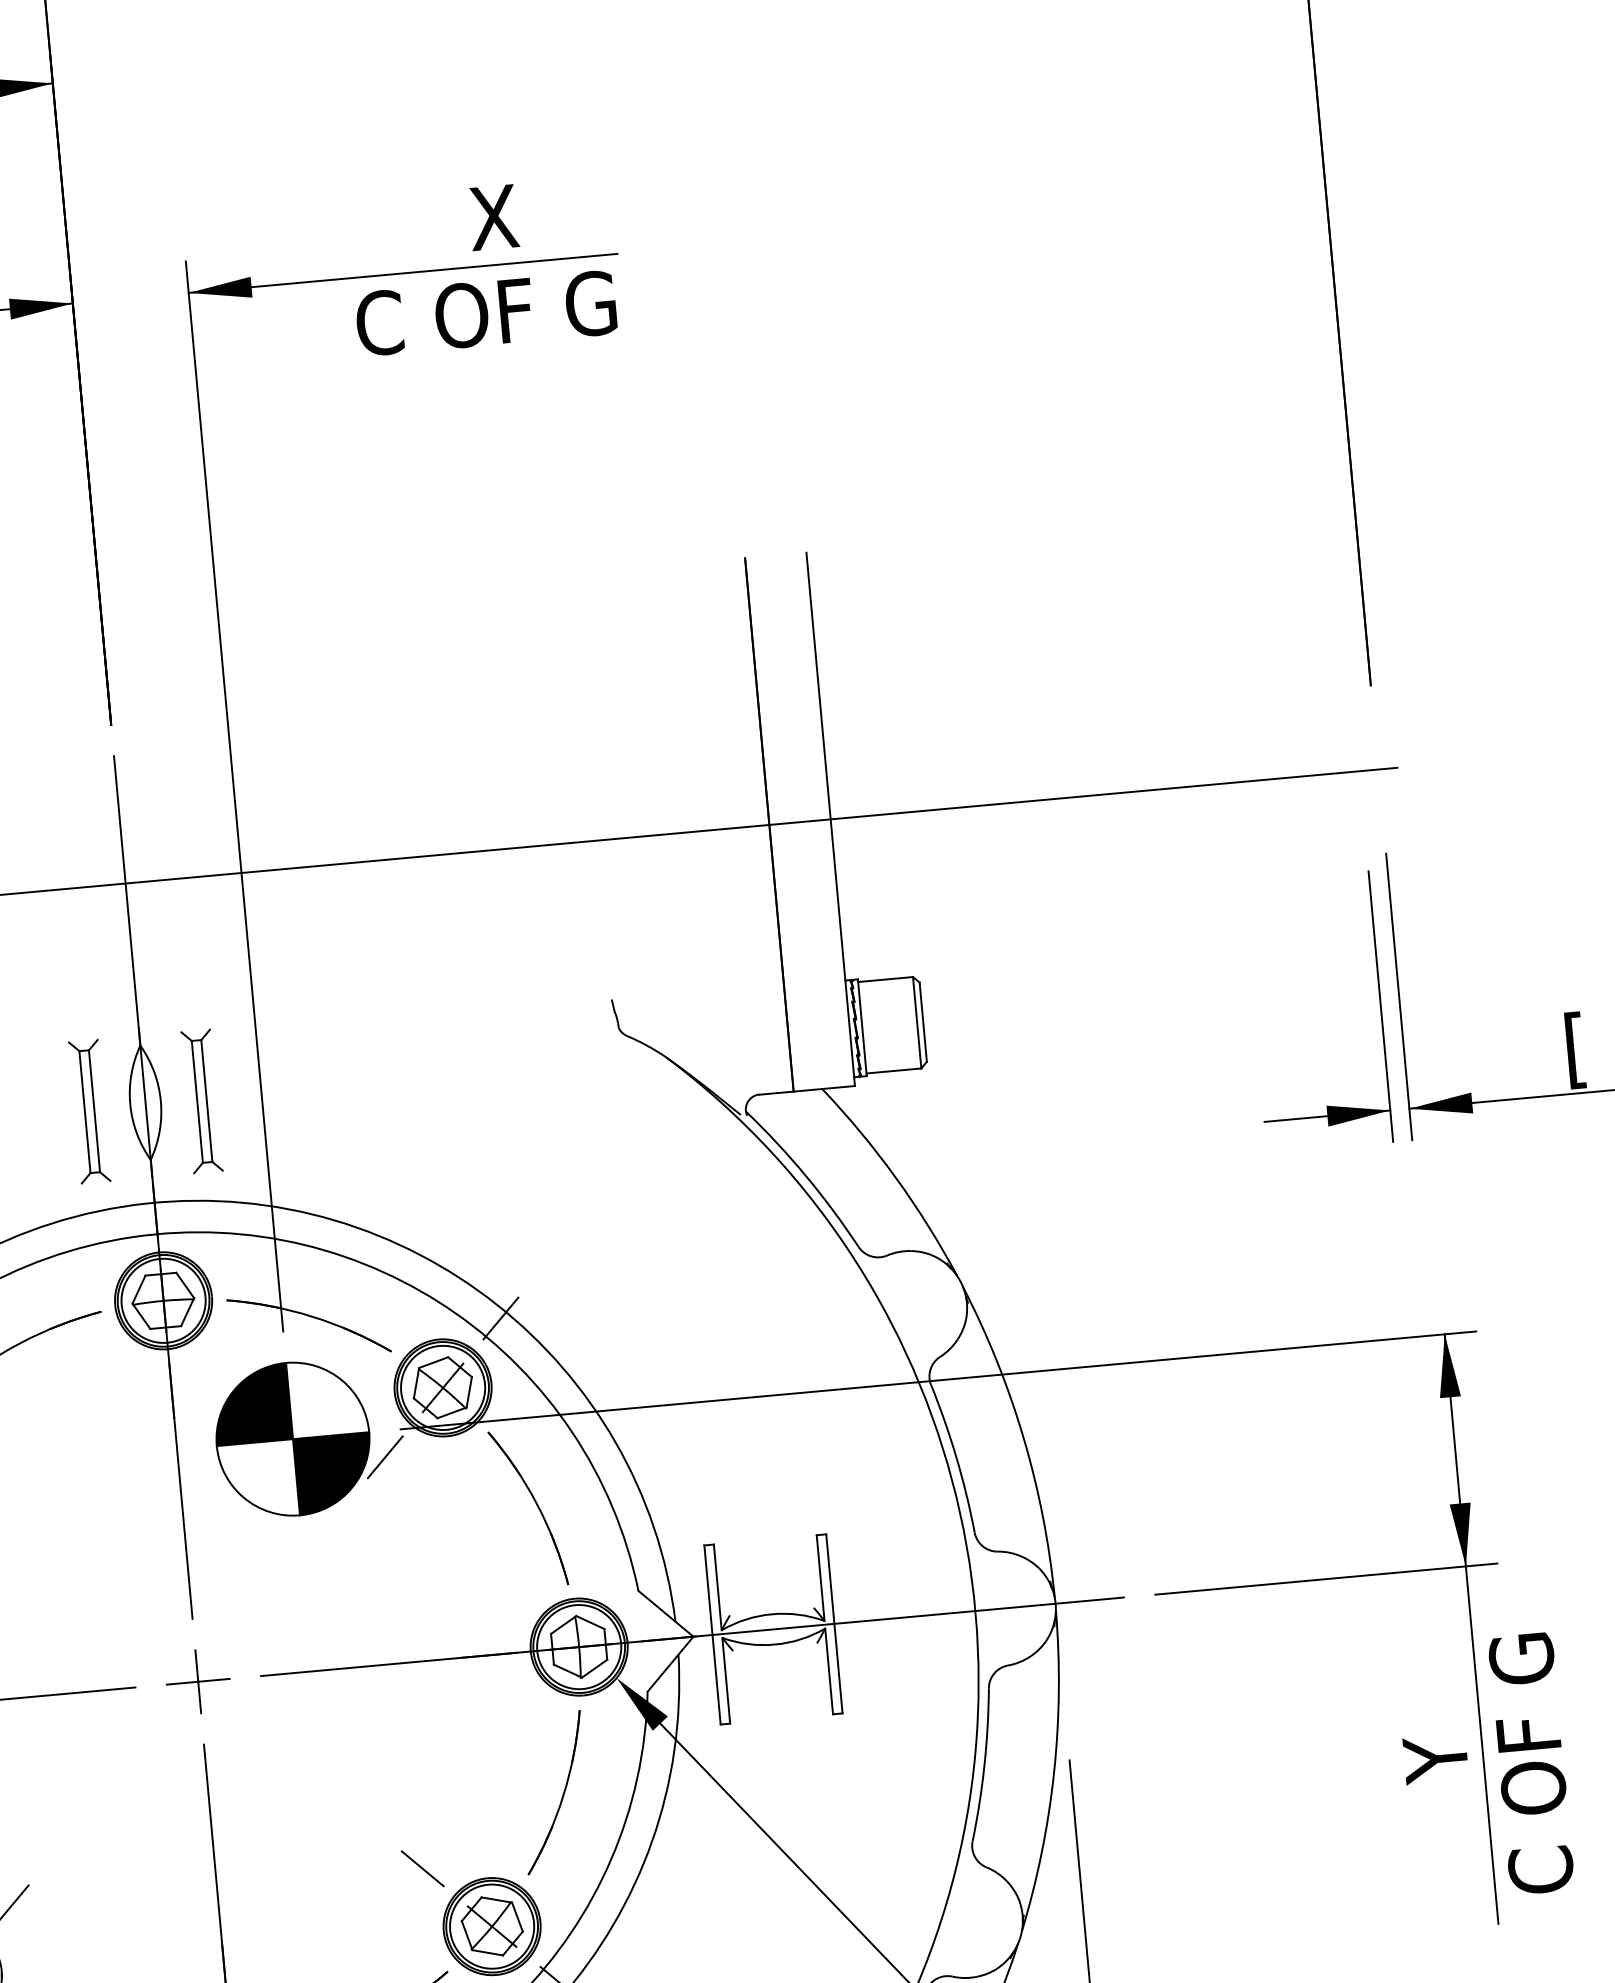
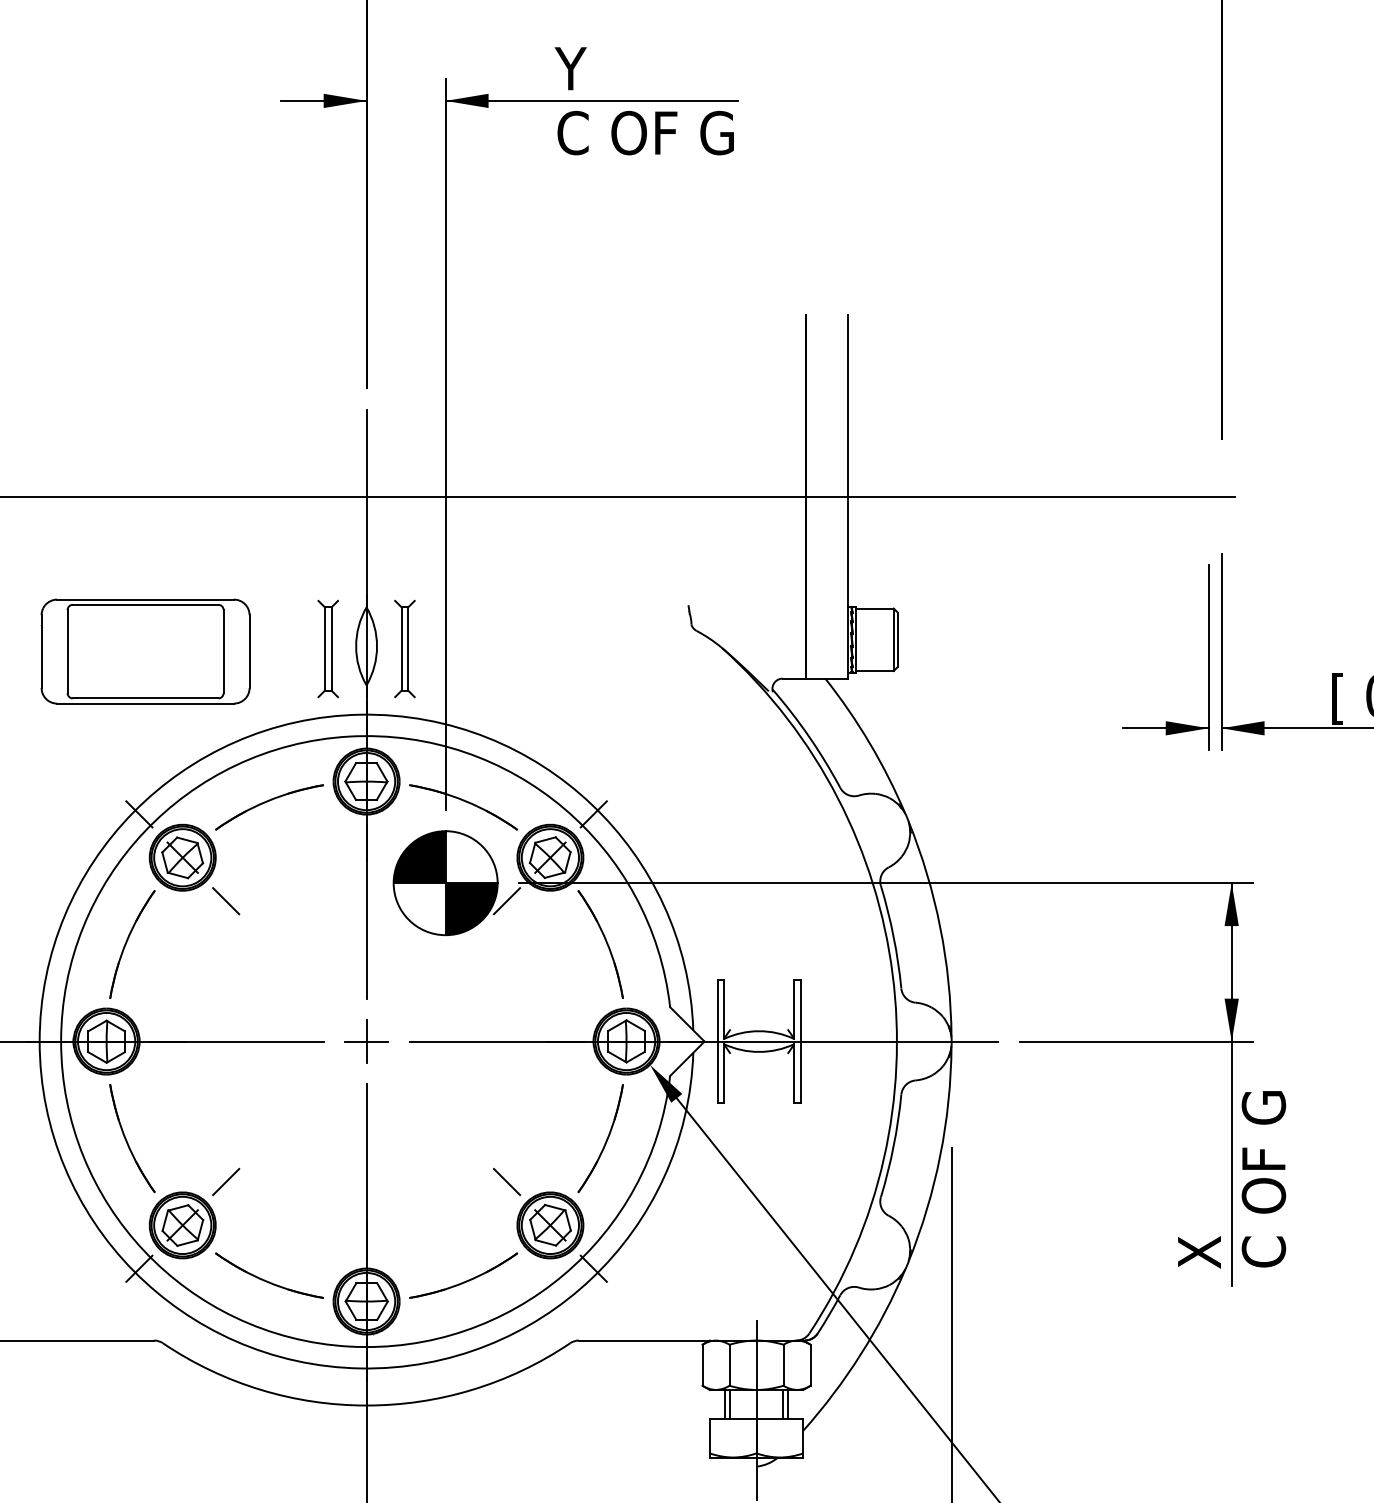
text: (430, 223) -> (613, 68), X -> Y
text: (1441, 1819) -> (1199, 1211), Y -> X

